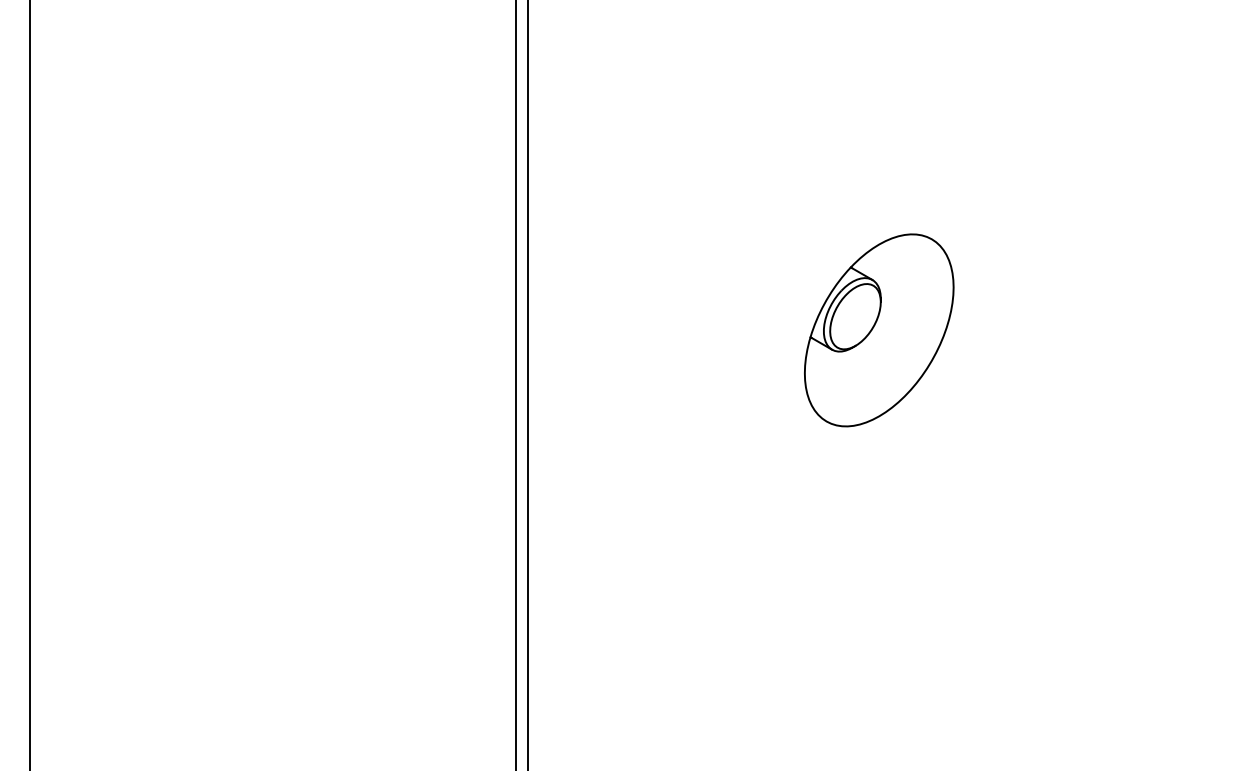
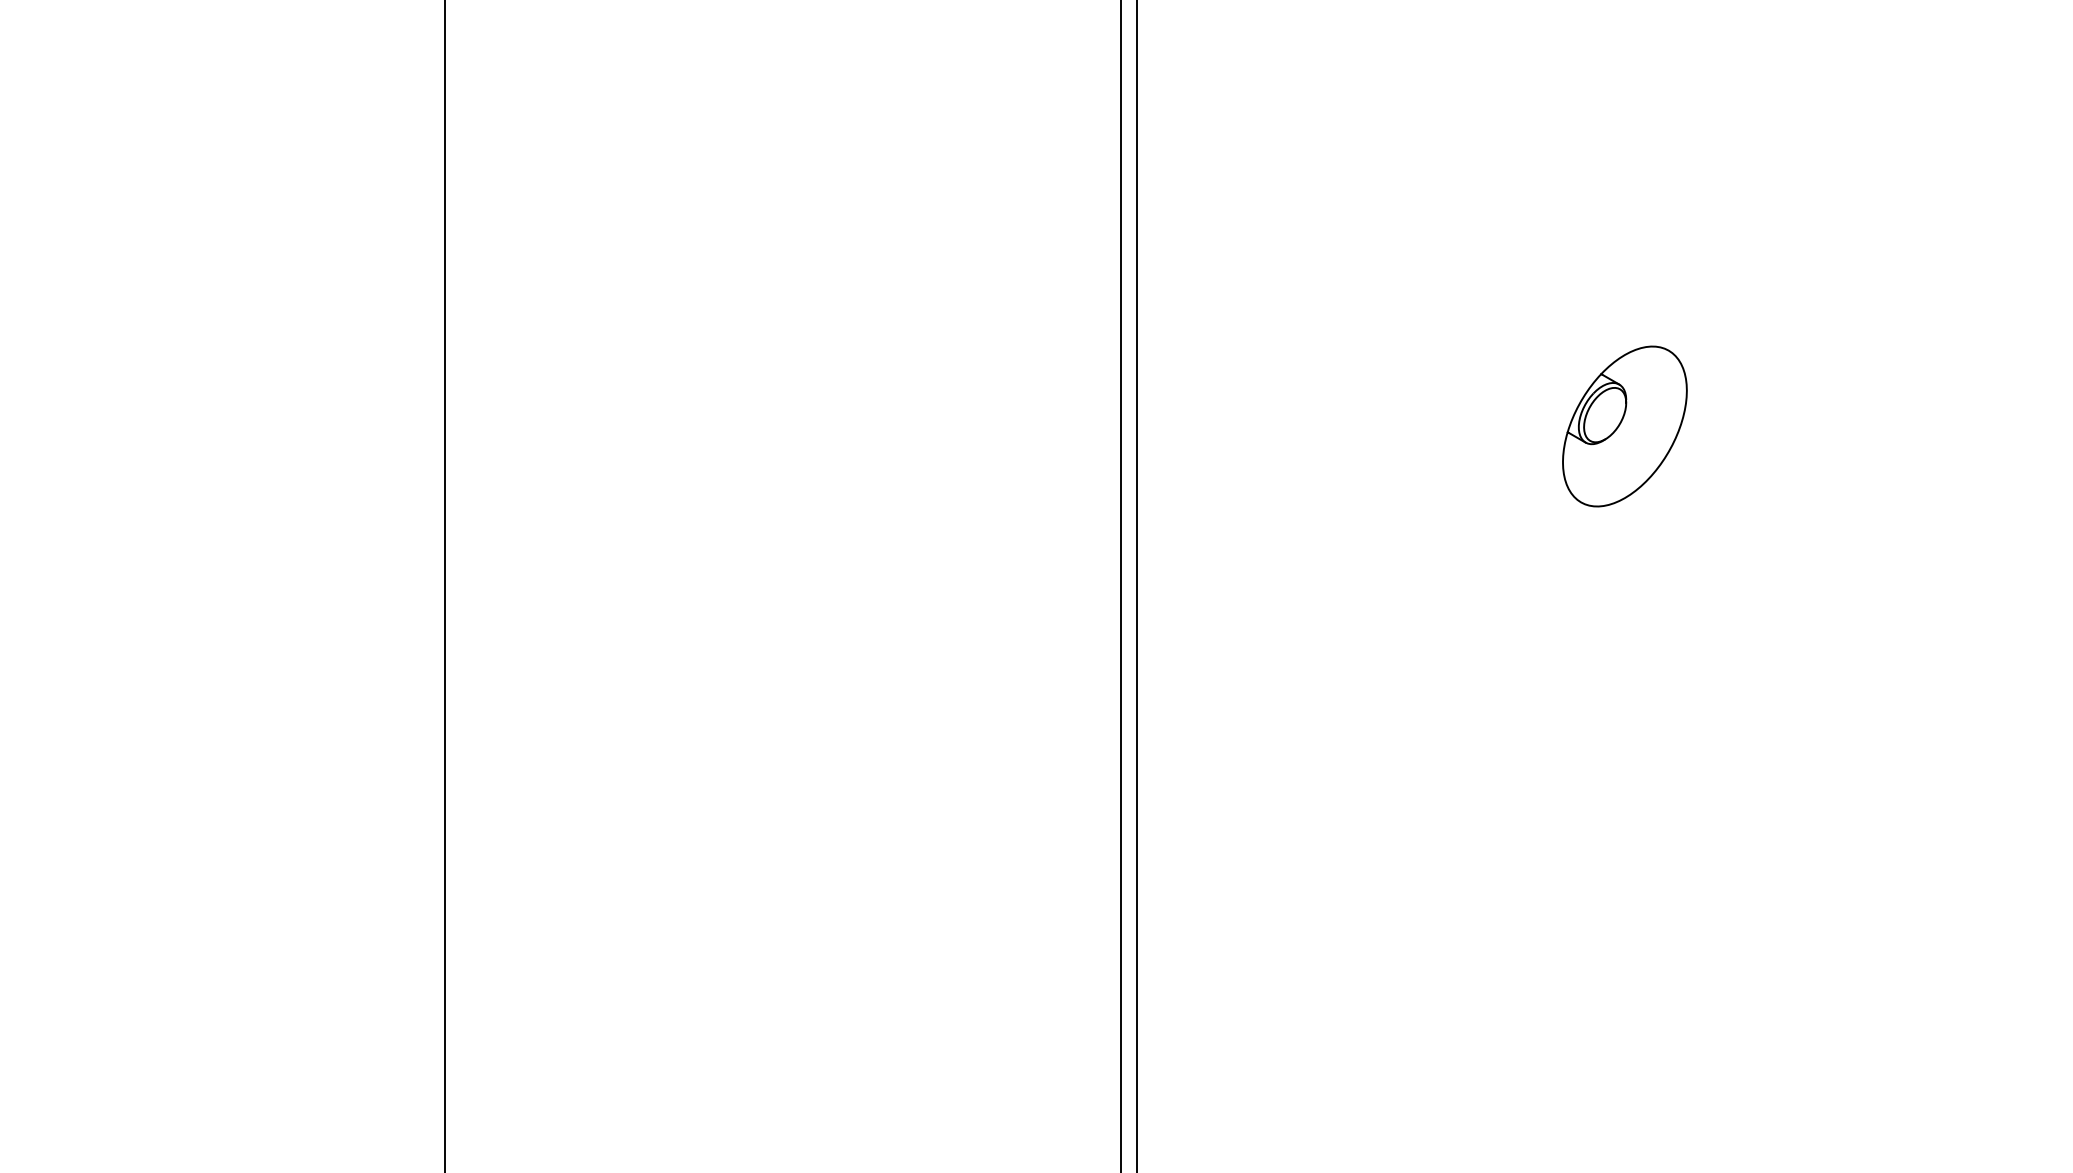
part: (878, 330) -> (1624, 426), size x0.6

